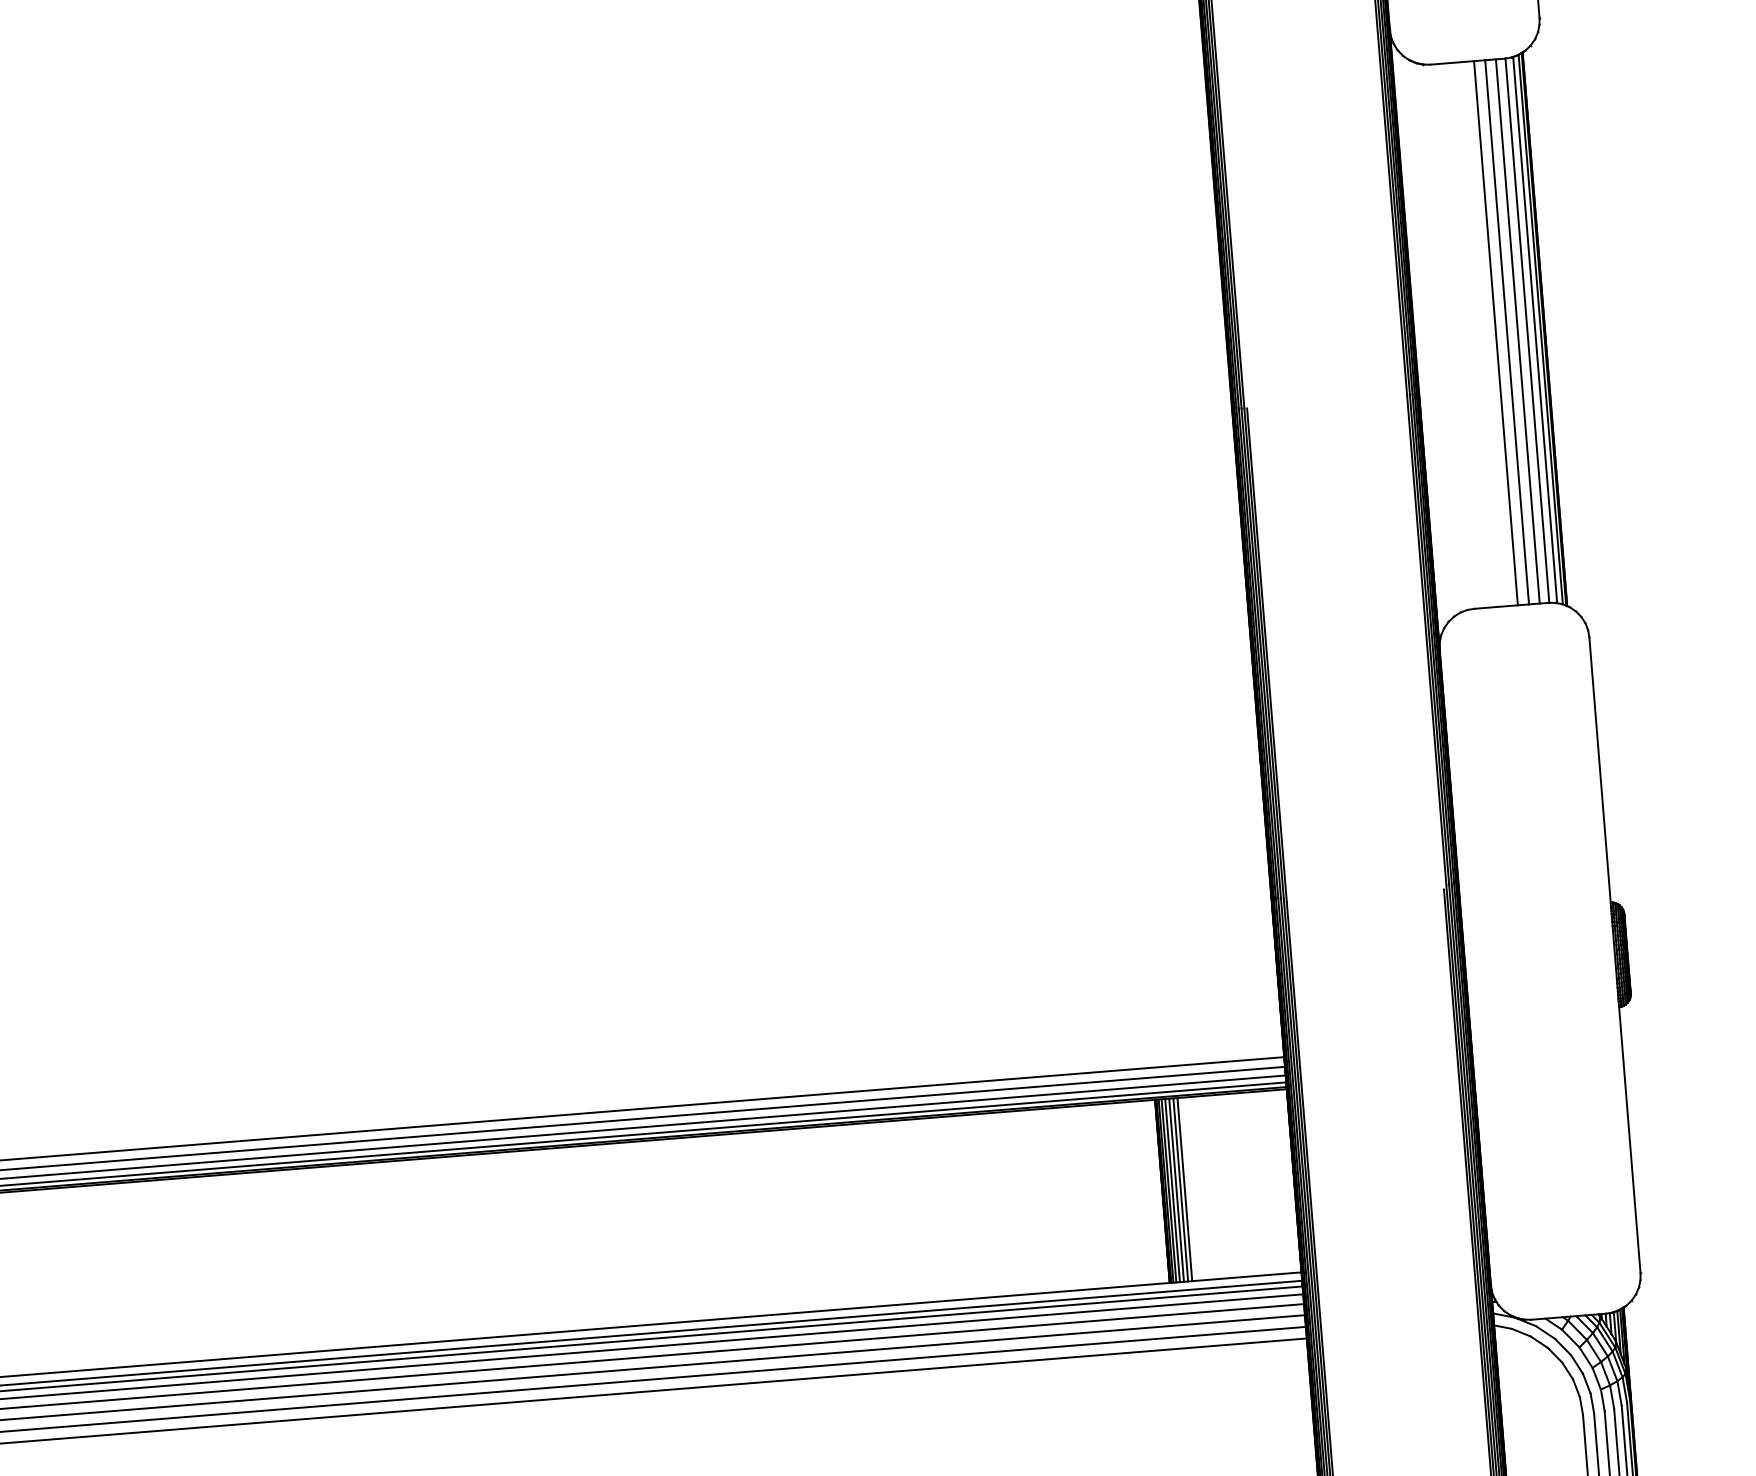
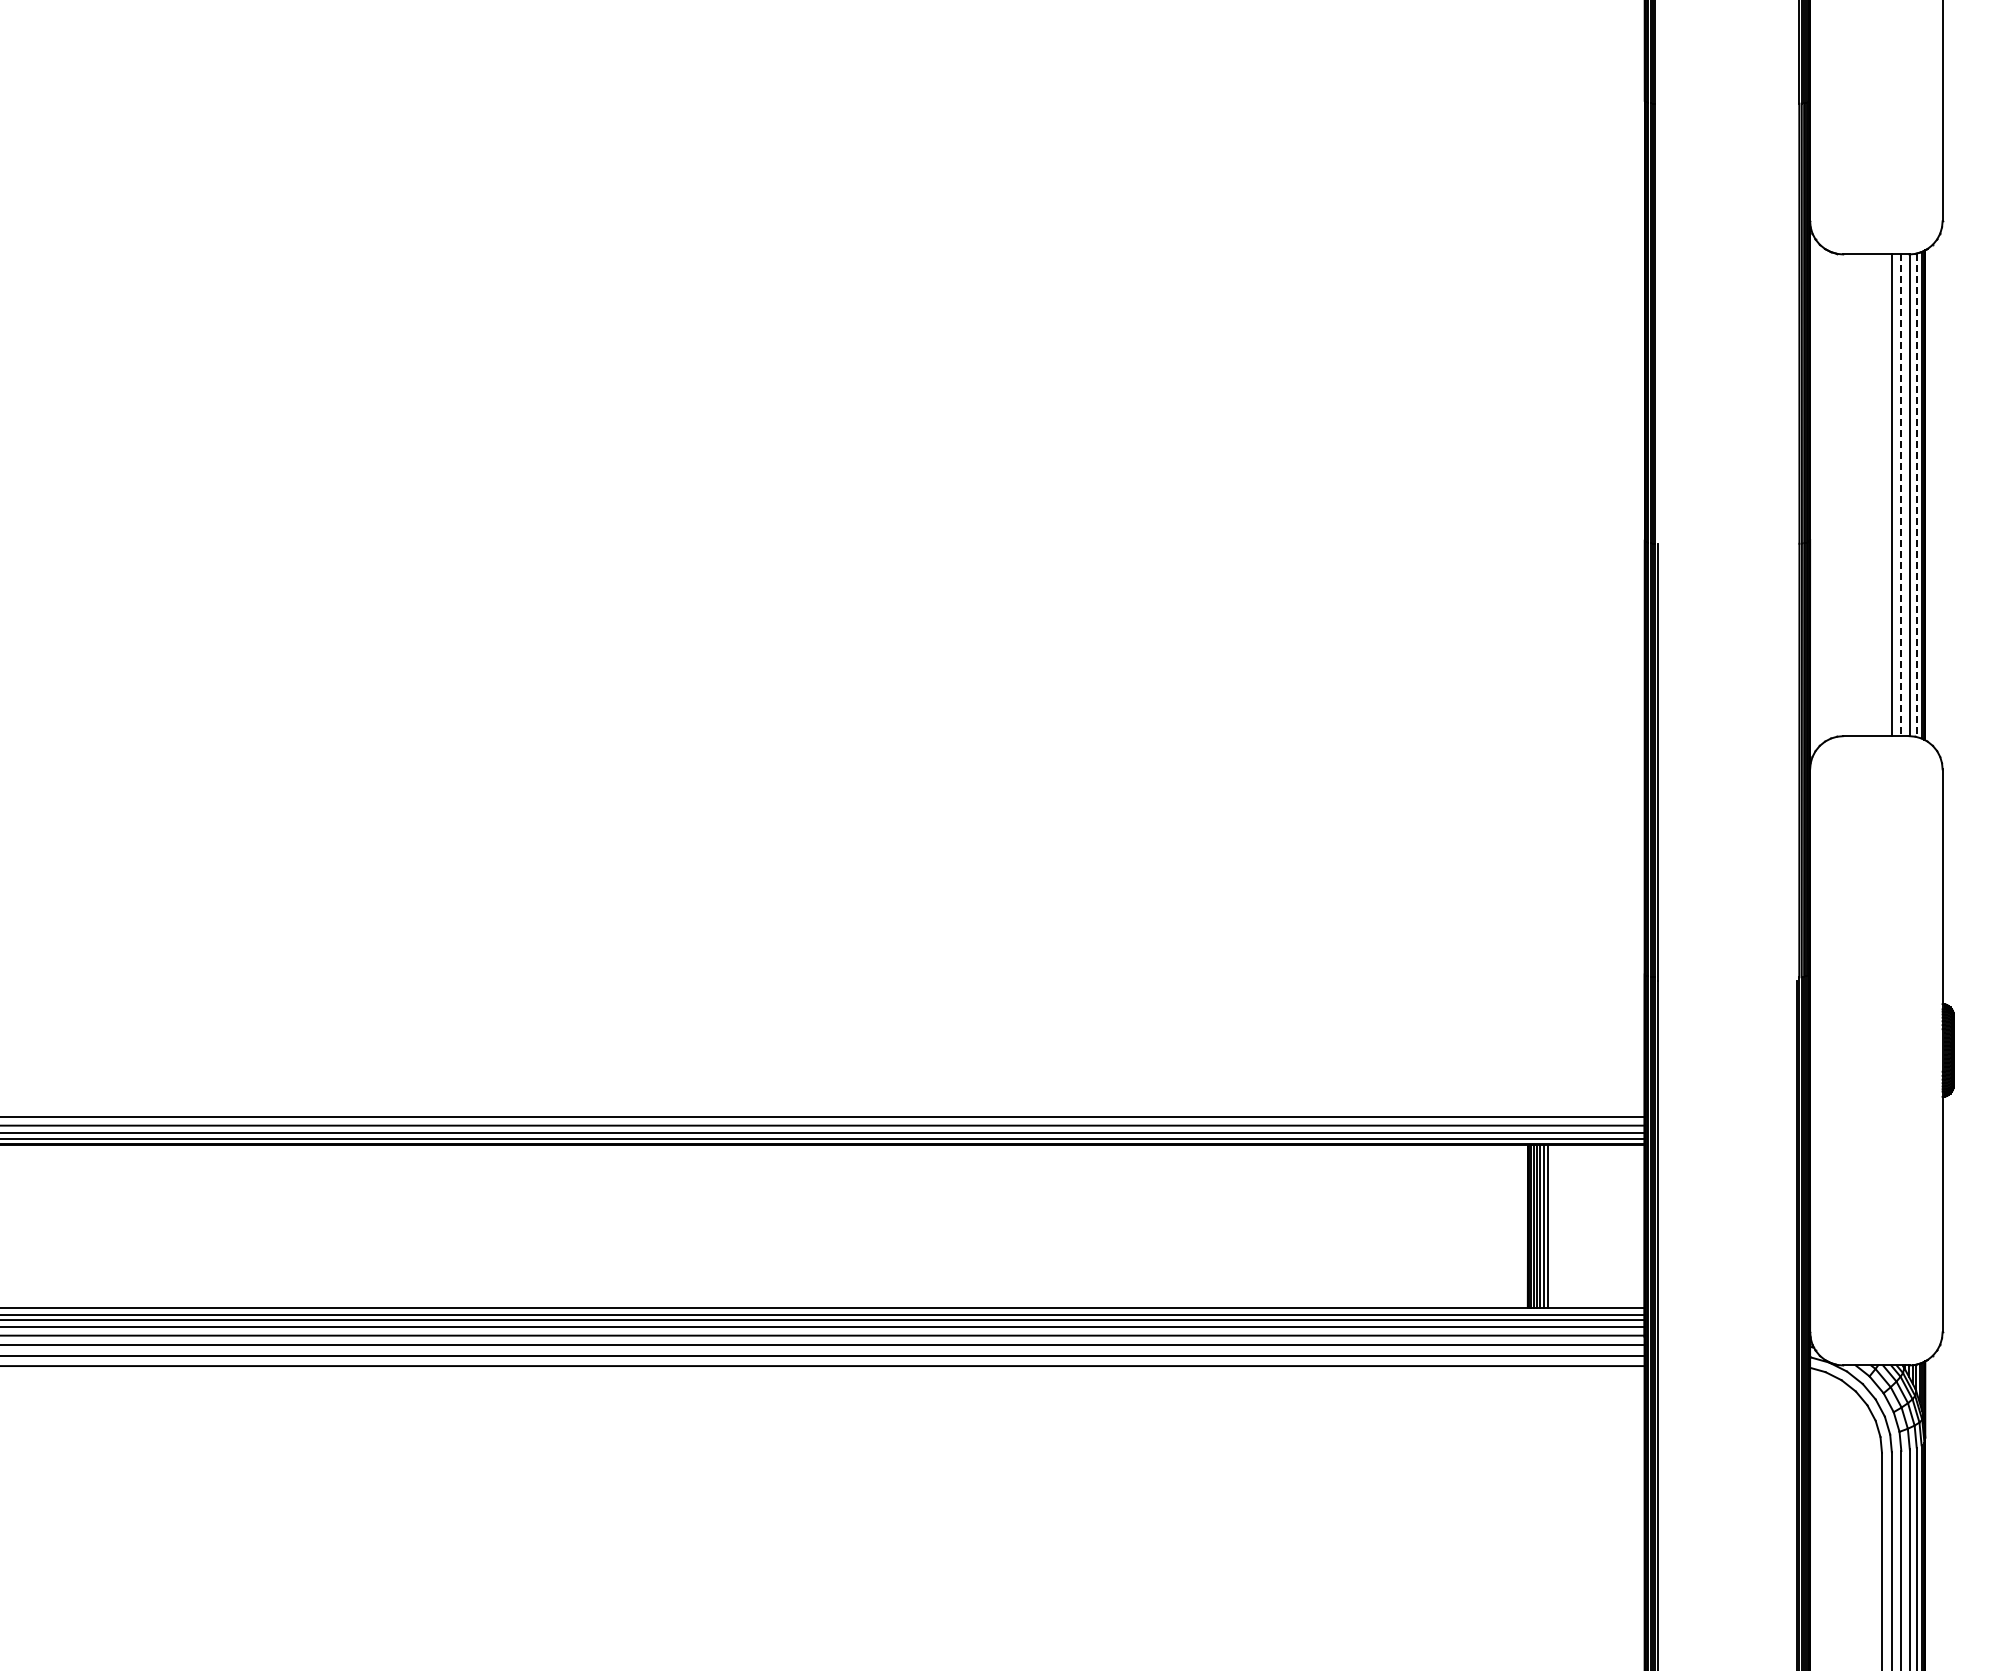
line: (1534, 330) -> (1916, 495), solid -> dashed
line: (1518, 331) -> (1901, 495), solid -> dashed
line: (1495, 333) -> (1881, 495), removed

